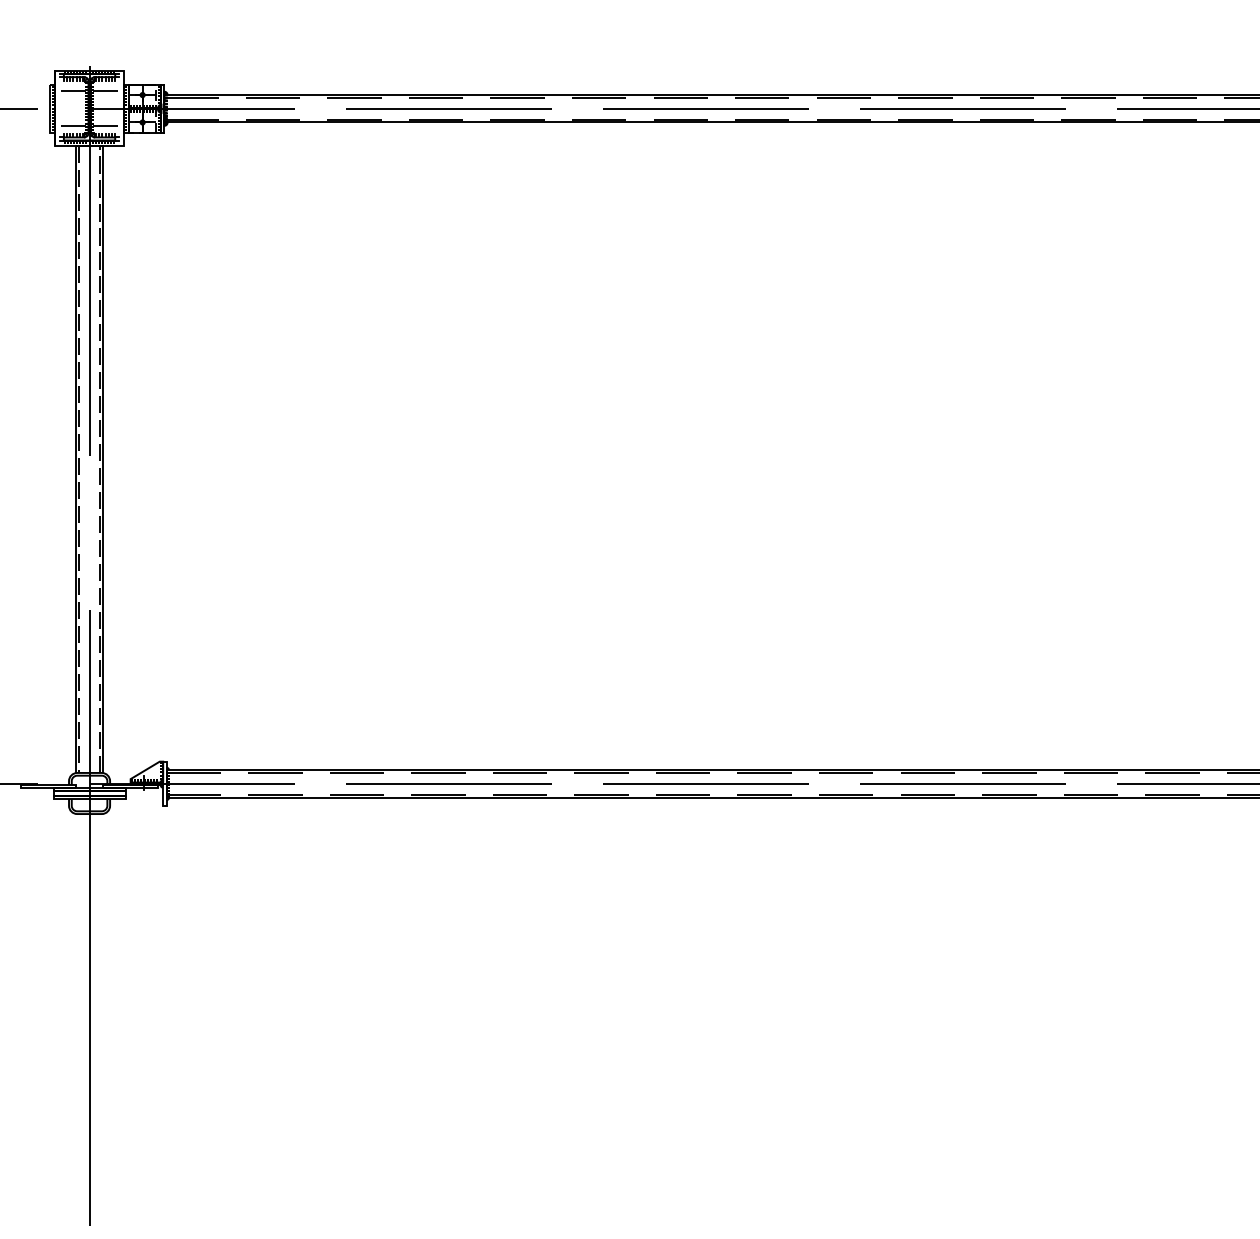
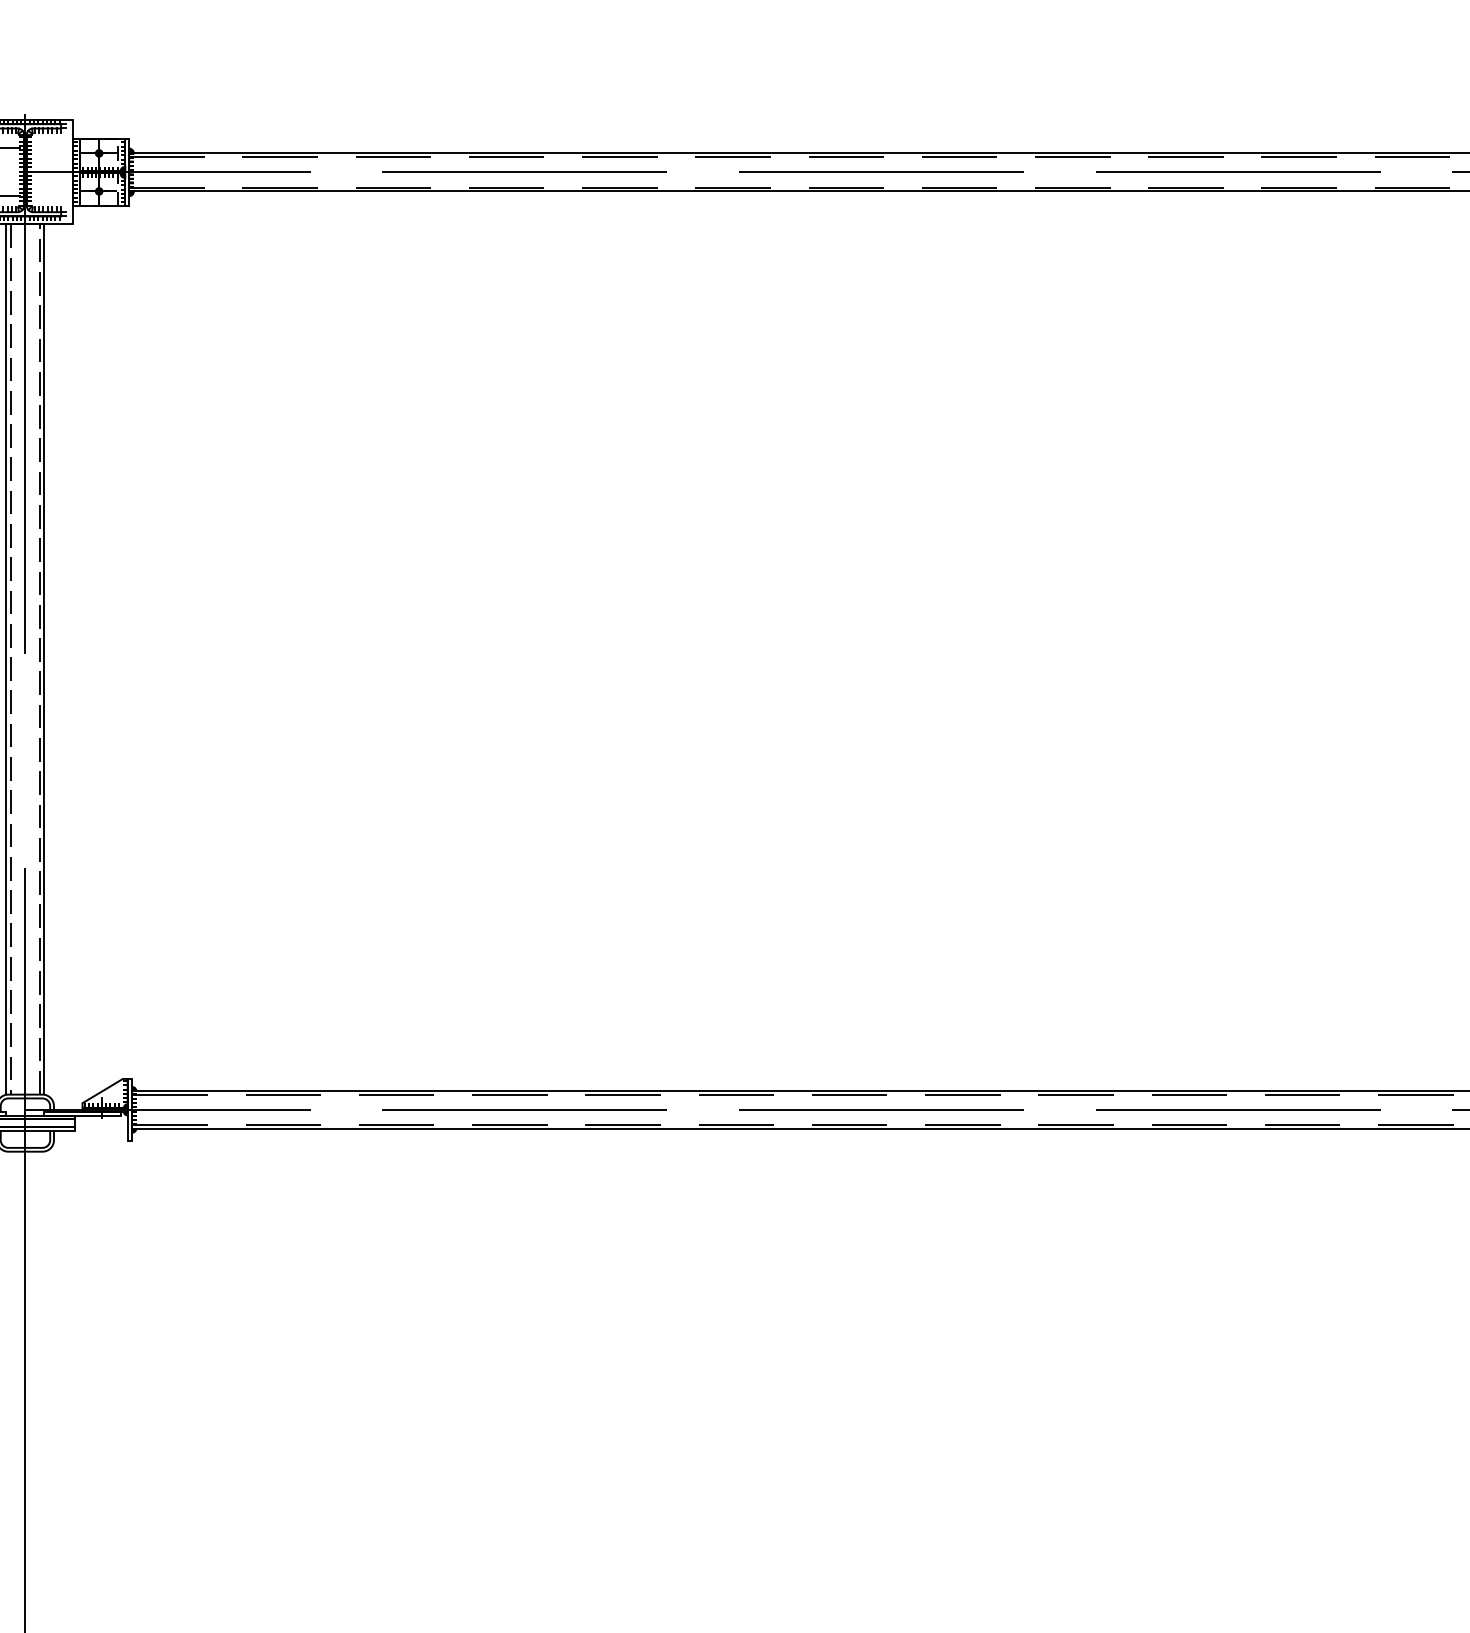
line: (106, 91) -> (48, 148), removed
line: (106, 125) -> (48, 195), removed

